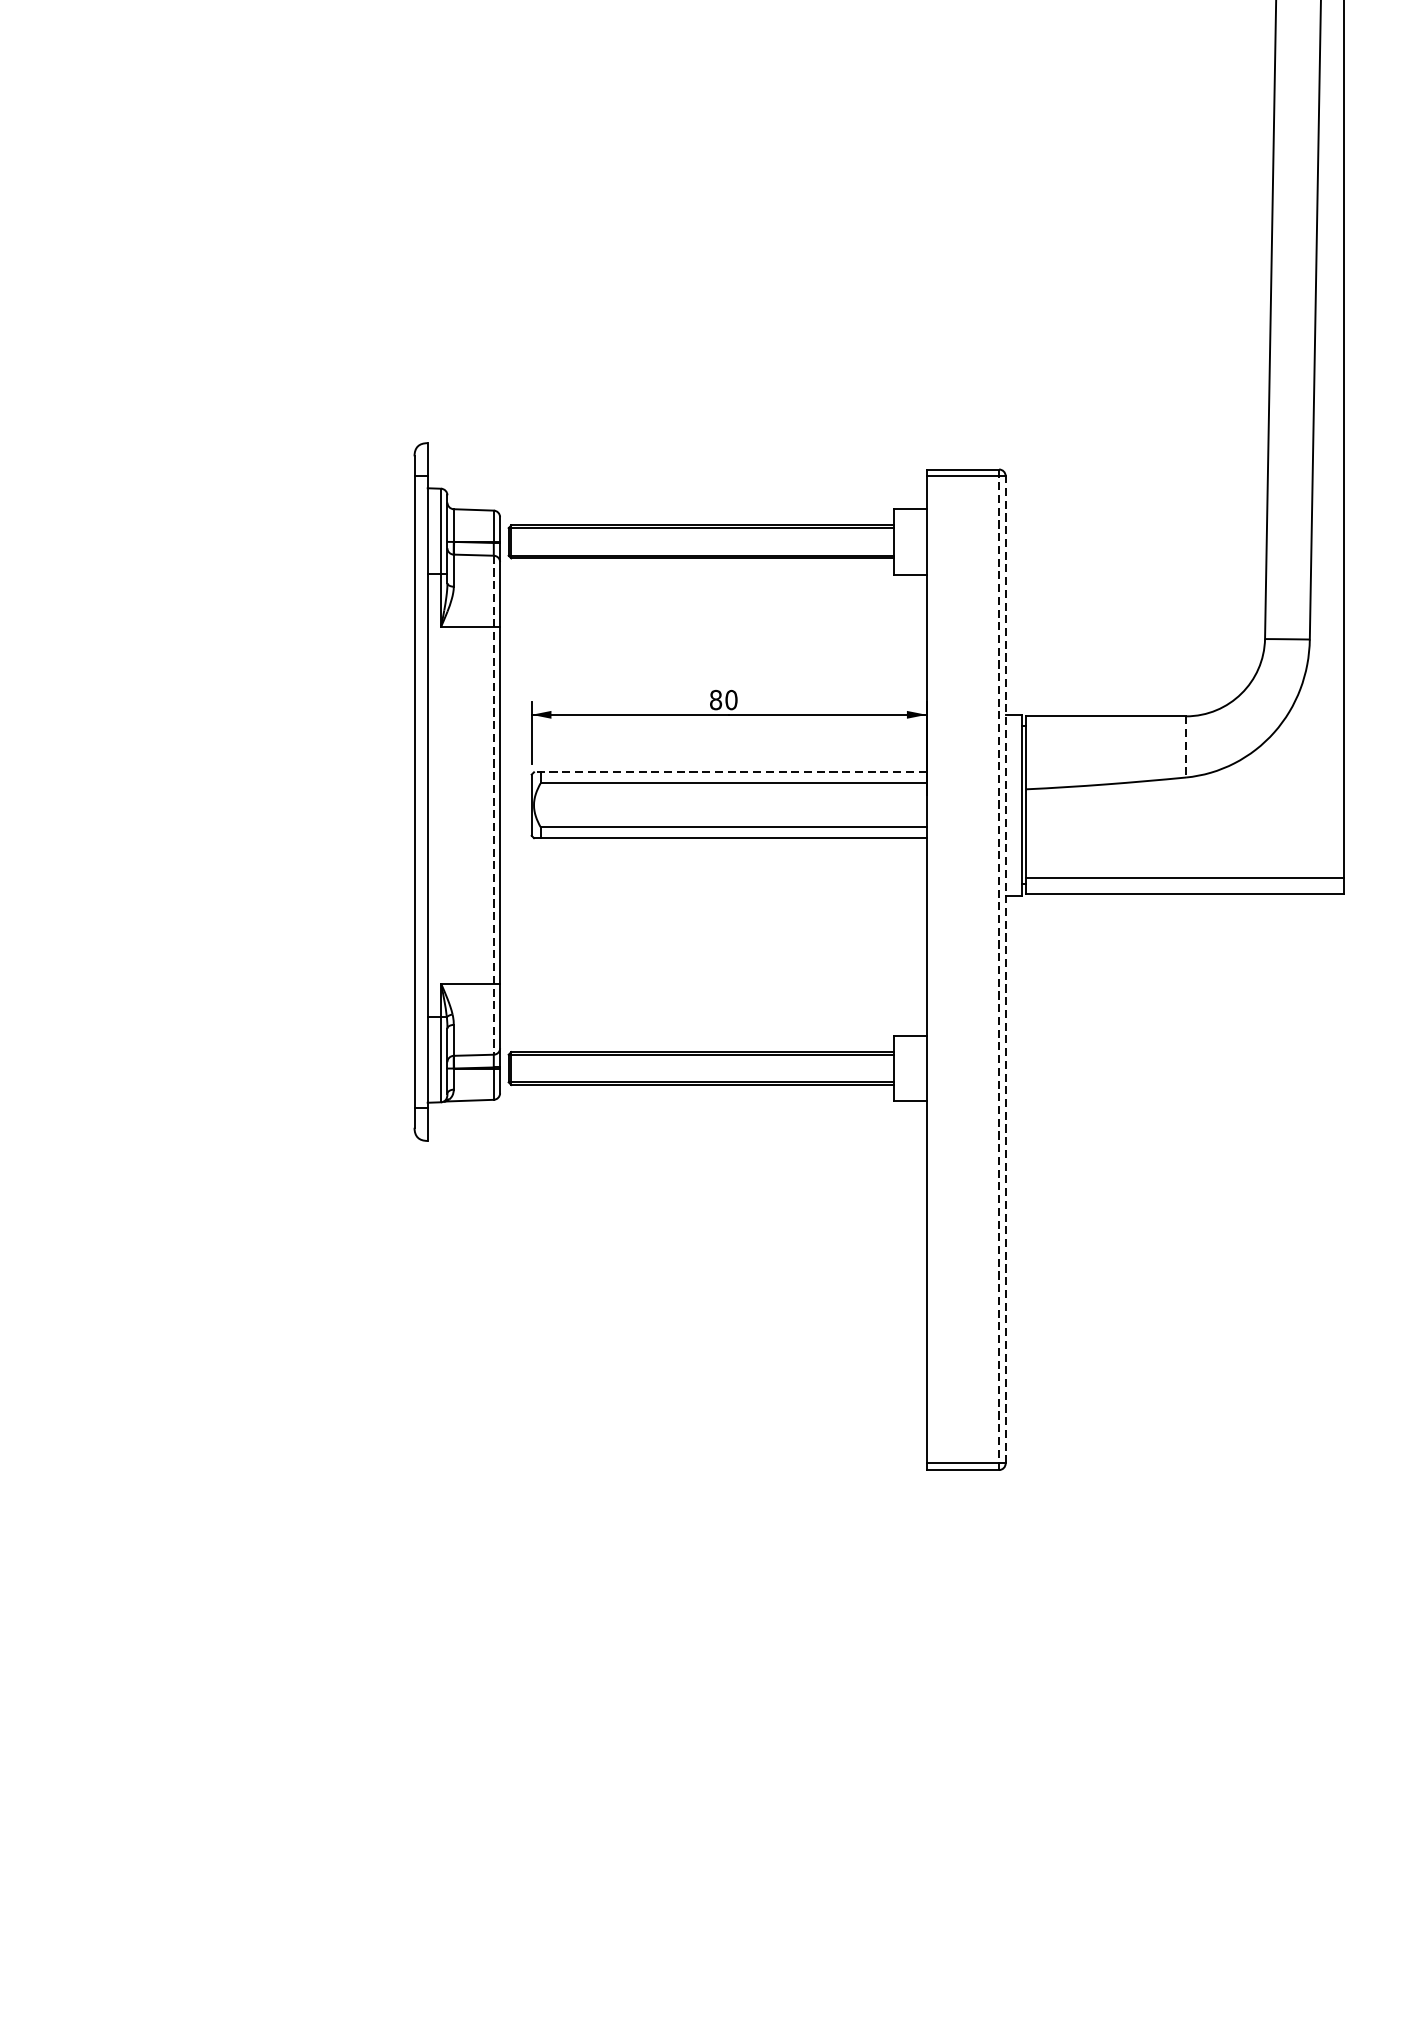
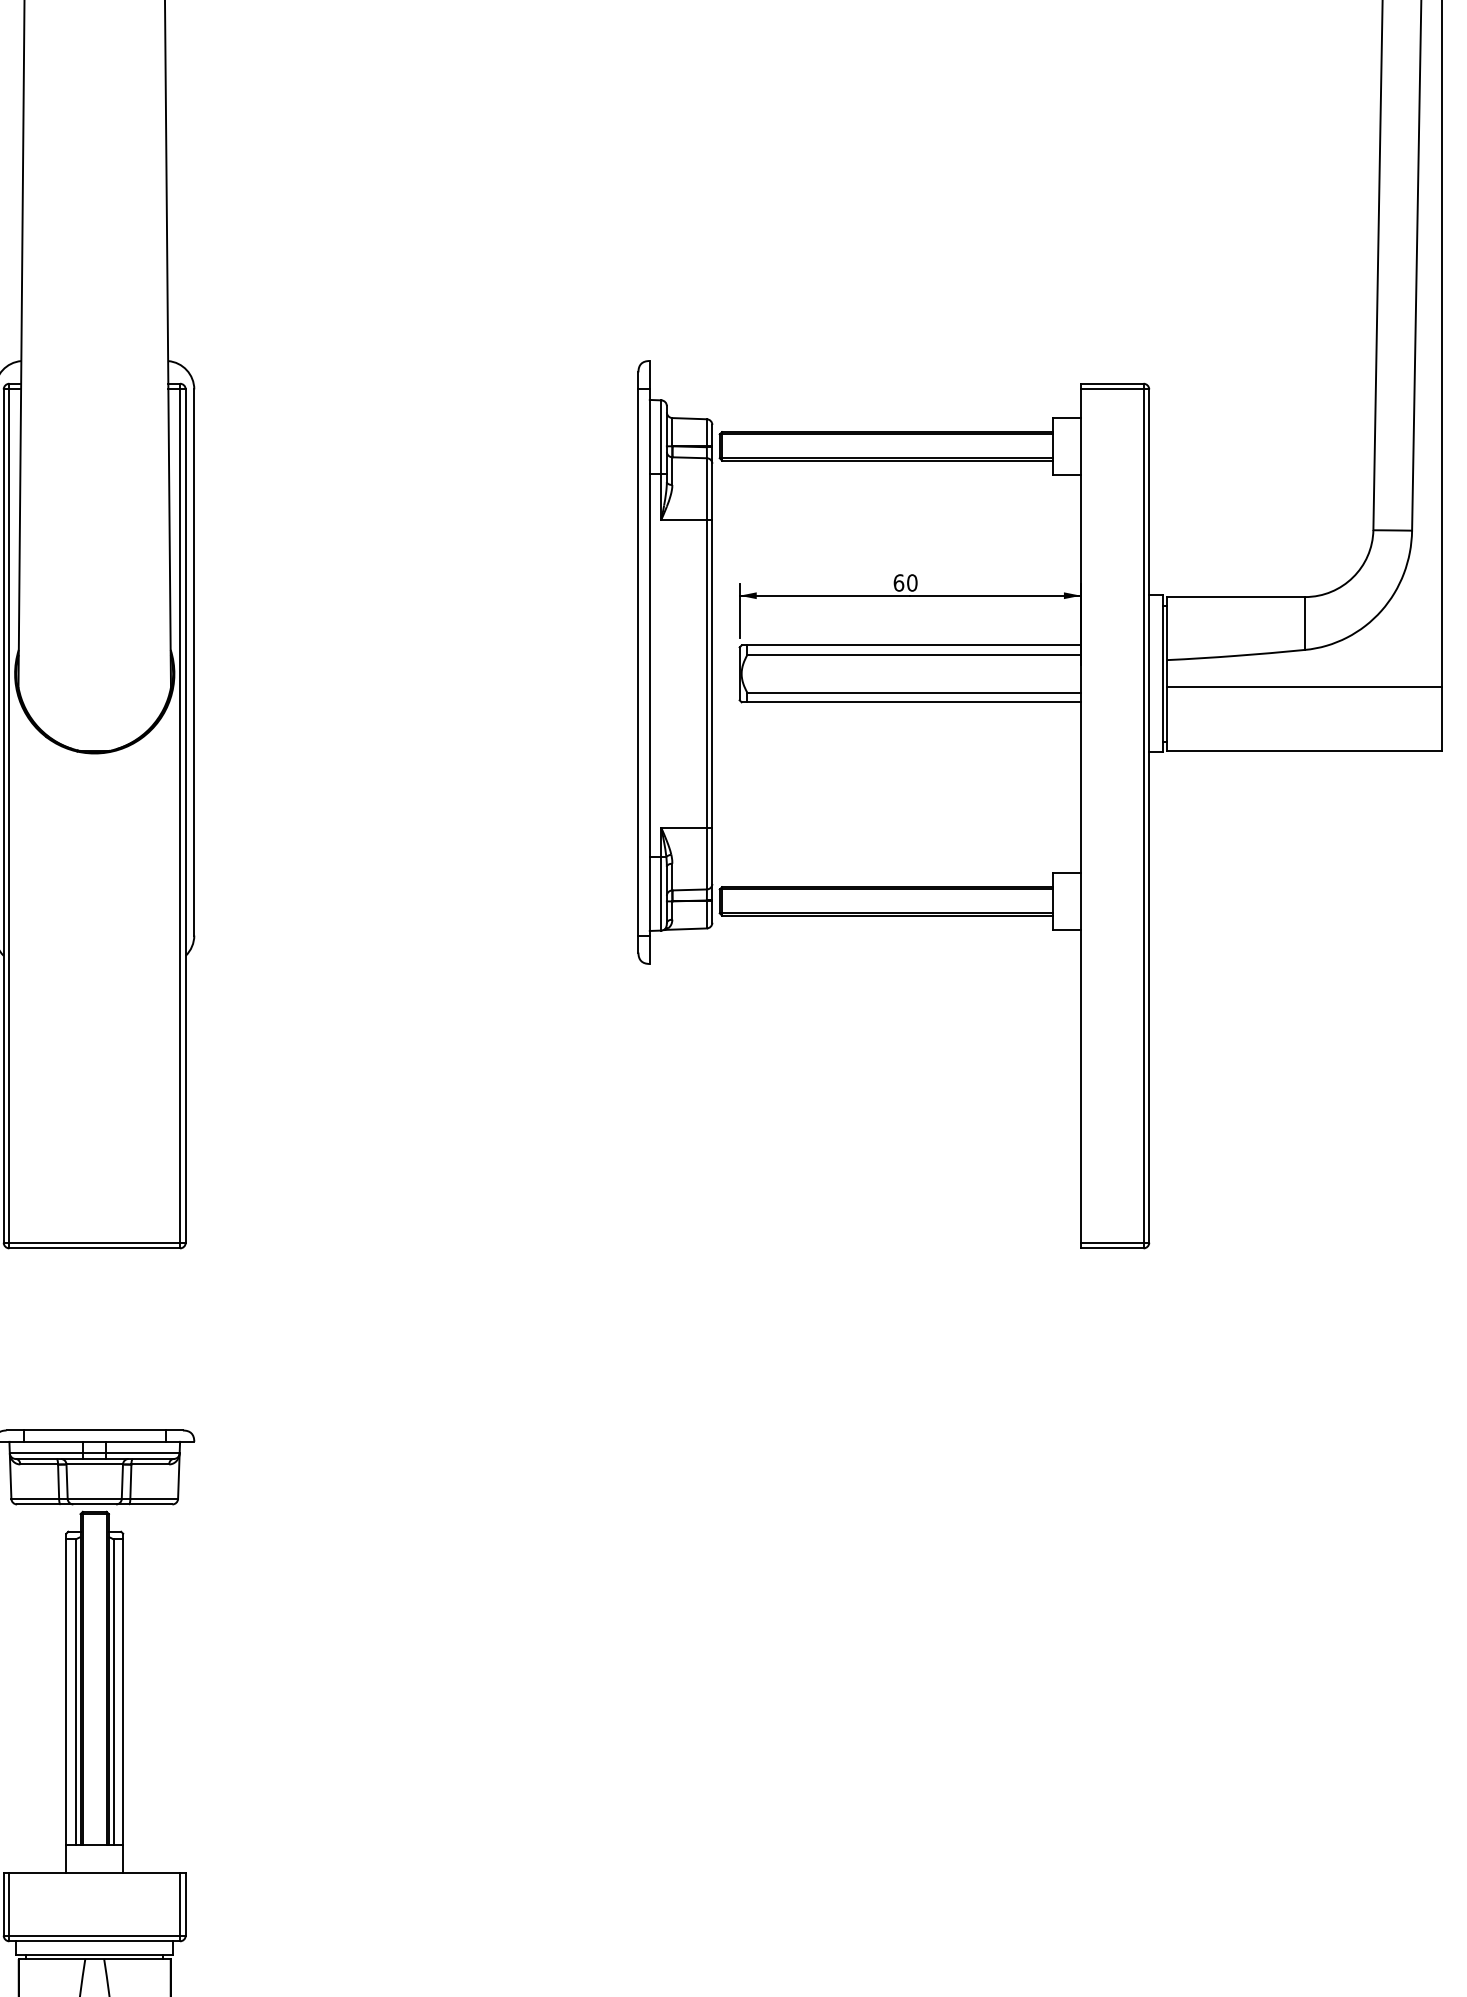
text: (715, 699) -> (898, 582), 80 -> 60
line: (1186, 748) -> (1305, 624), dashed -> solid
line: (730, 772) -> (911, 645), dashed -> solid
line: (493, 804) -> (706, 673), dashed -> solid
line: (1184, 877) -> (1303, 687), moved
line: (999, 970) -> (1143, 816), dashed -> solid
line: (1005, 970) -> (1149, 816), dashed -> solid

